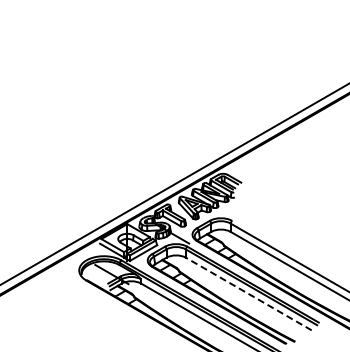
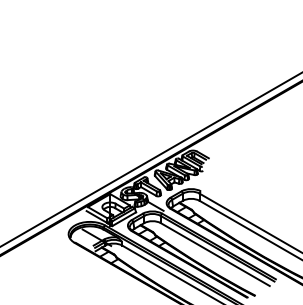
line: (248, 294) -> (215, 255), dashed -> solid

